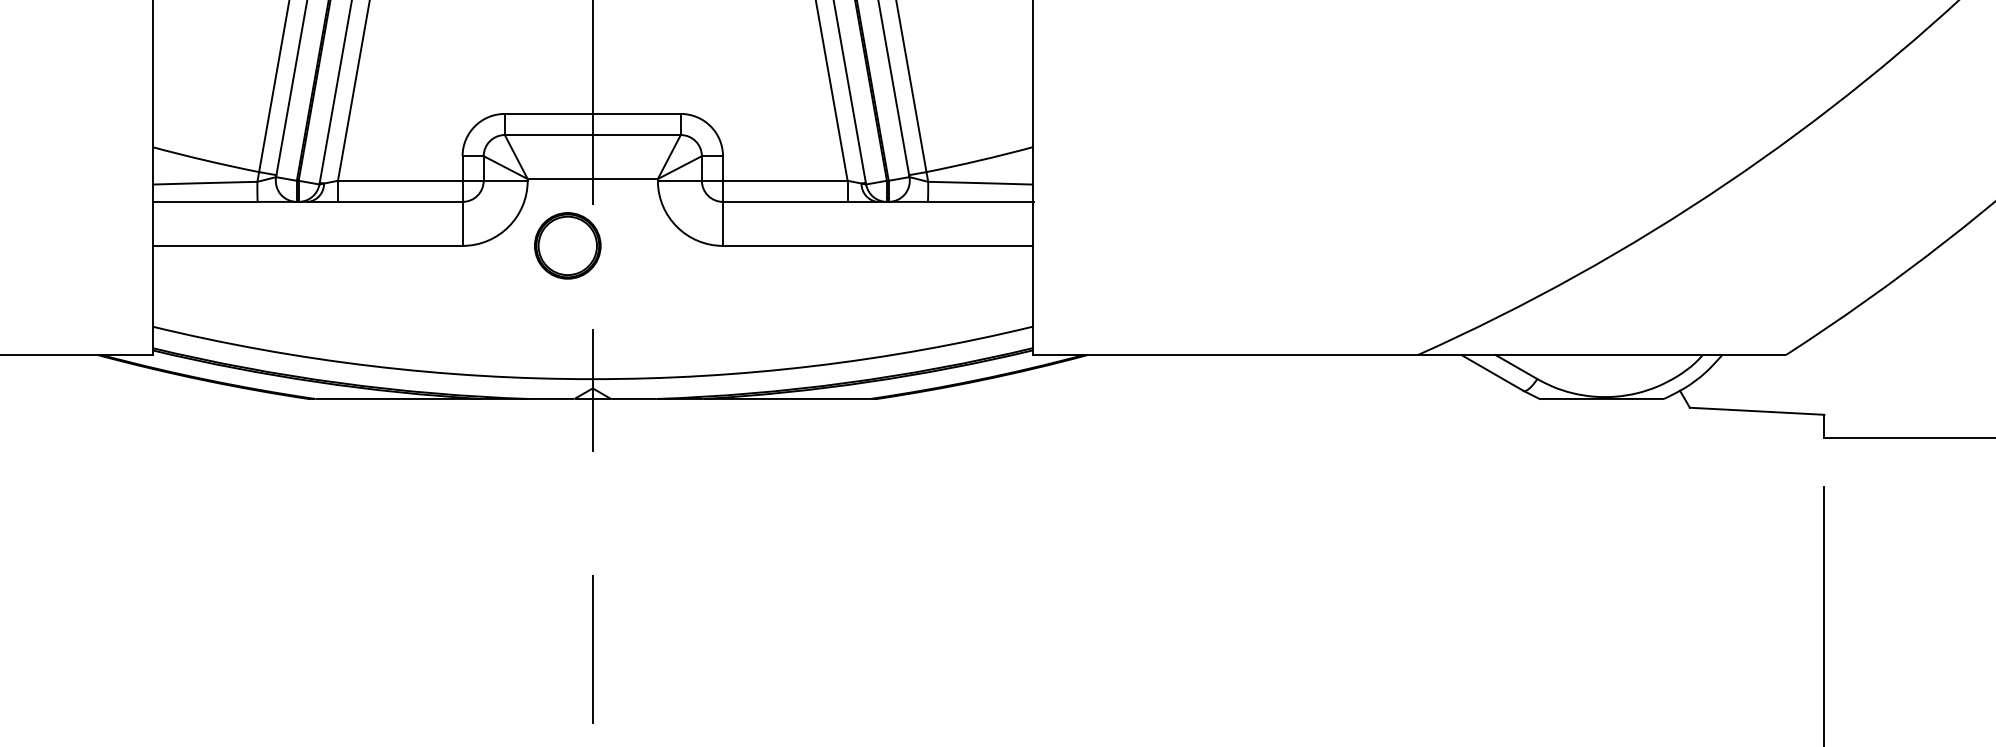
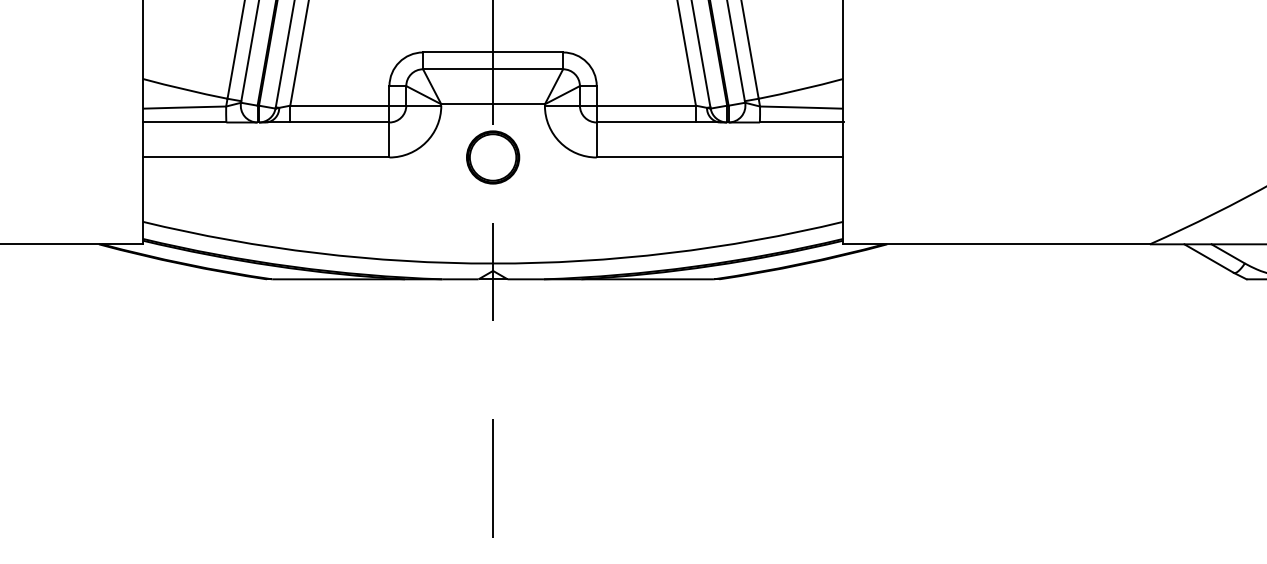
part: (567, 245) -> (492, 157), moved

